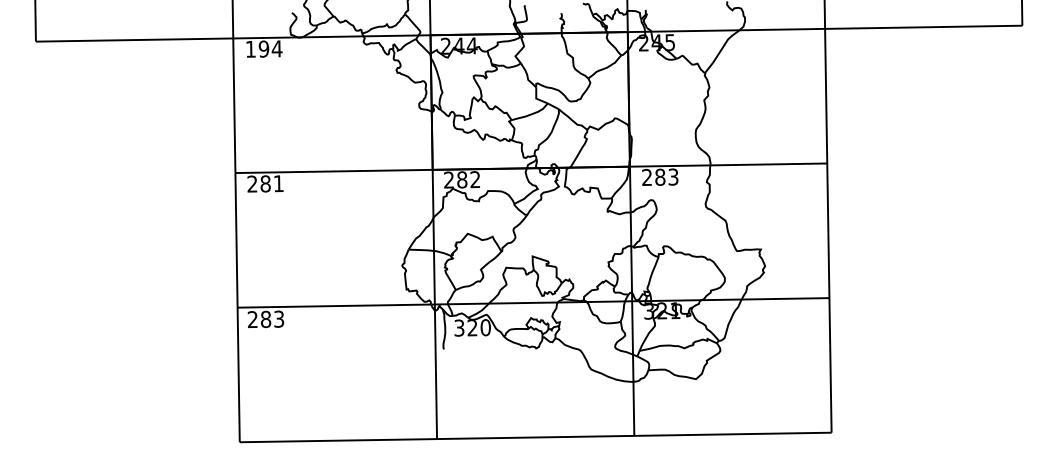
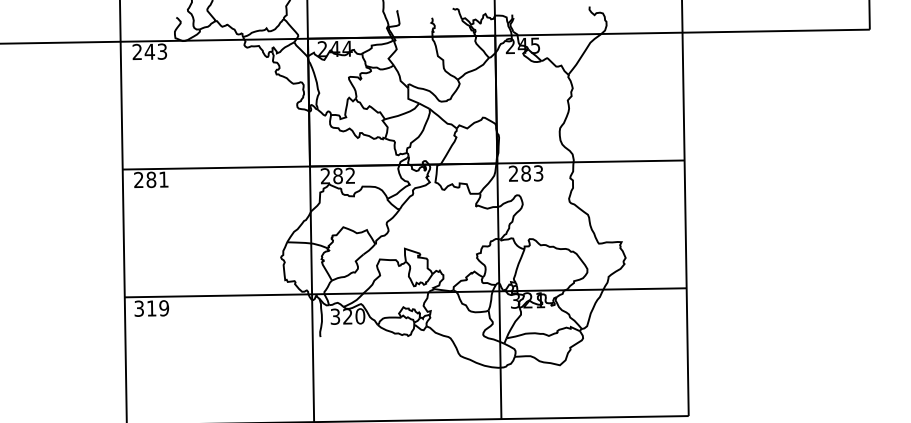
text: (263, 48) -> (149, 51), 194 -> 243
text: (265, 319) -> (151, 308), 283 -> 319

